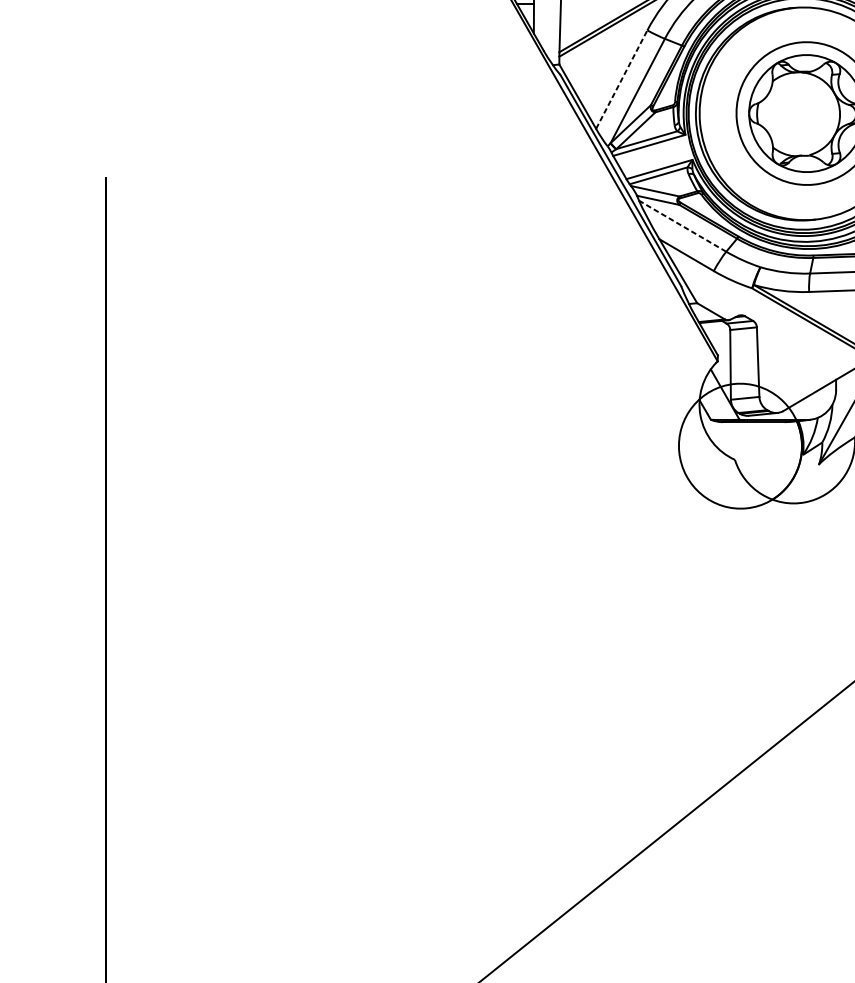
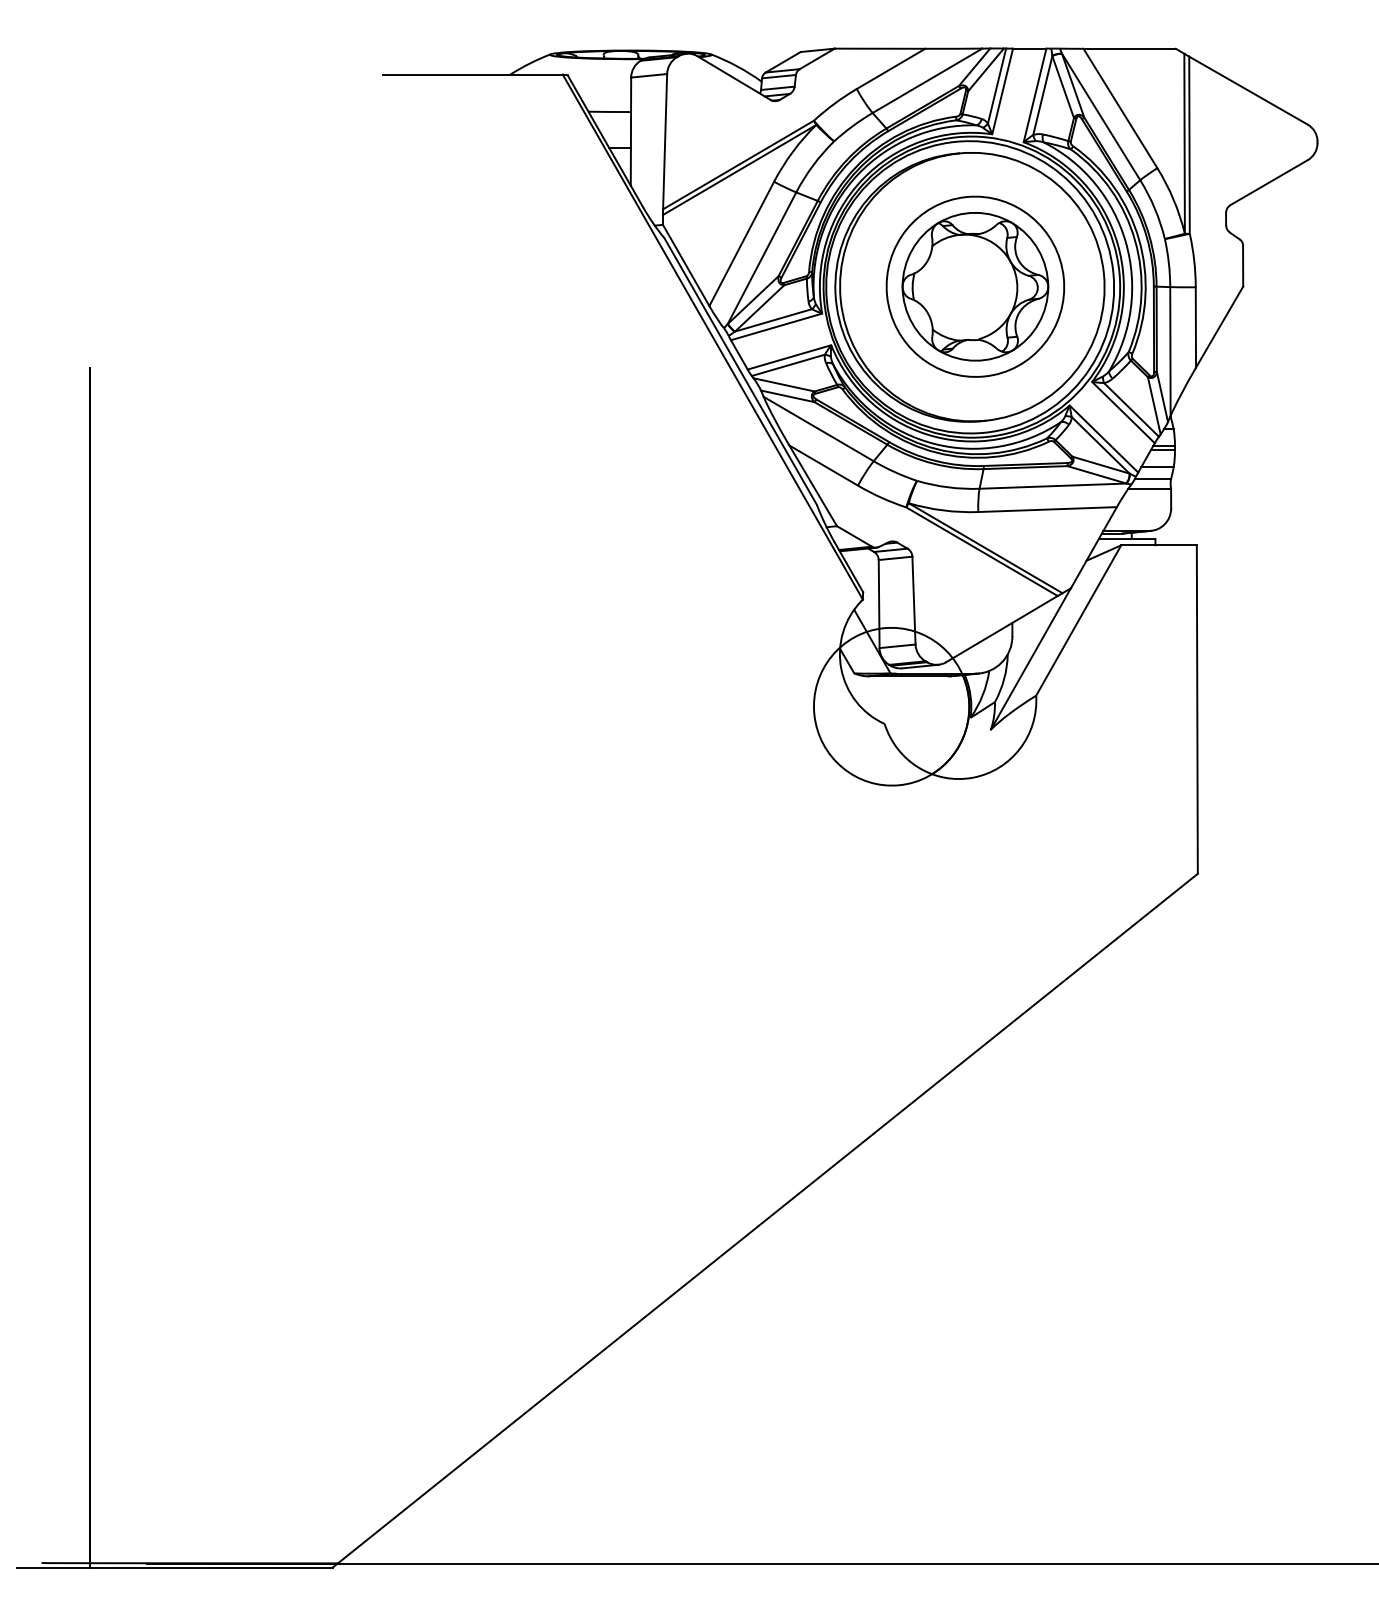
line: (621, 79) -> (741, 243), dashed -> solid
line: (682, 226) -> (818, 429), dashed -> solid

